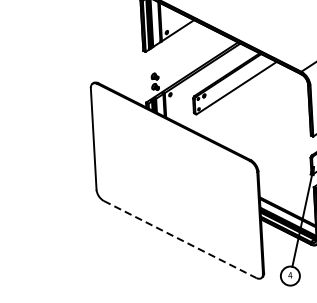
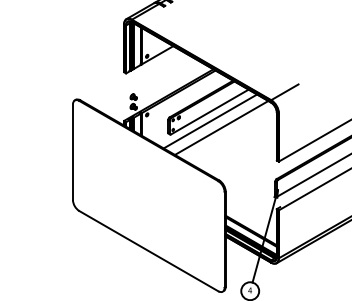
line: (238, 98) -> (210, 121), added
line: (250, 103) -> (221, 127), added
line: (180, 239) -> (149, 251), dashed -> solid

